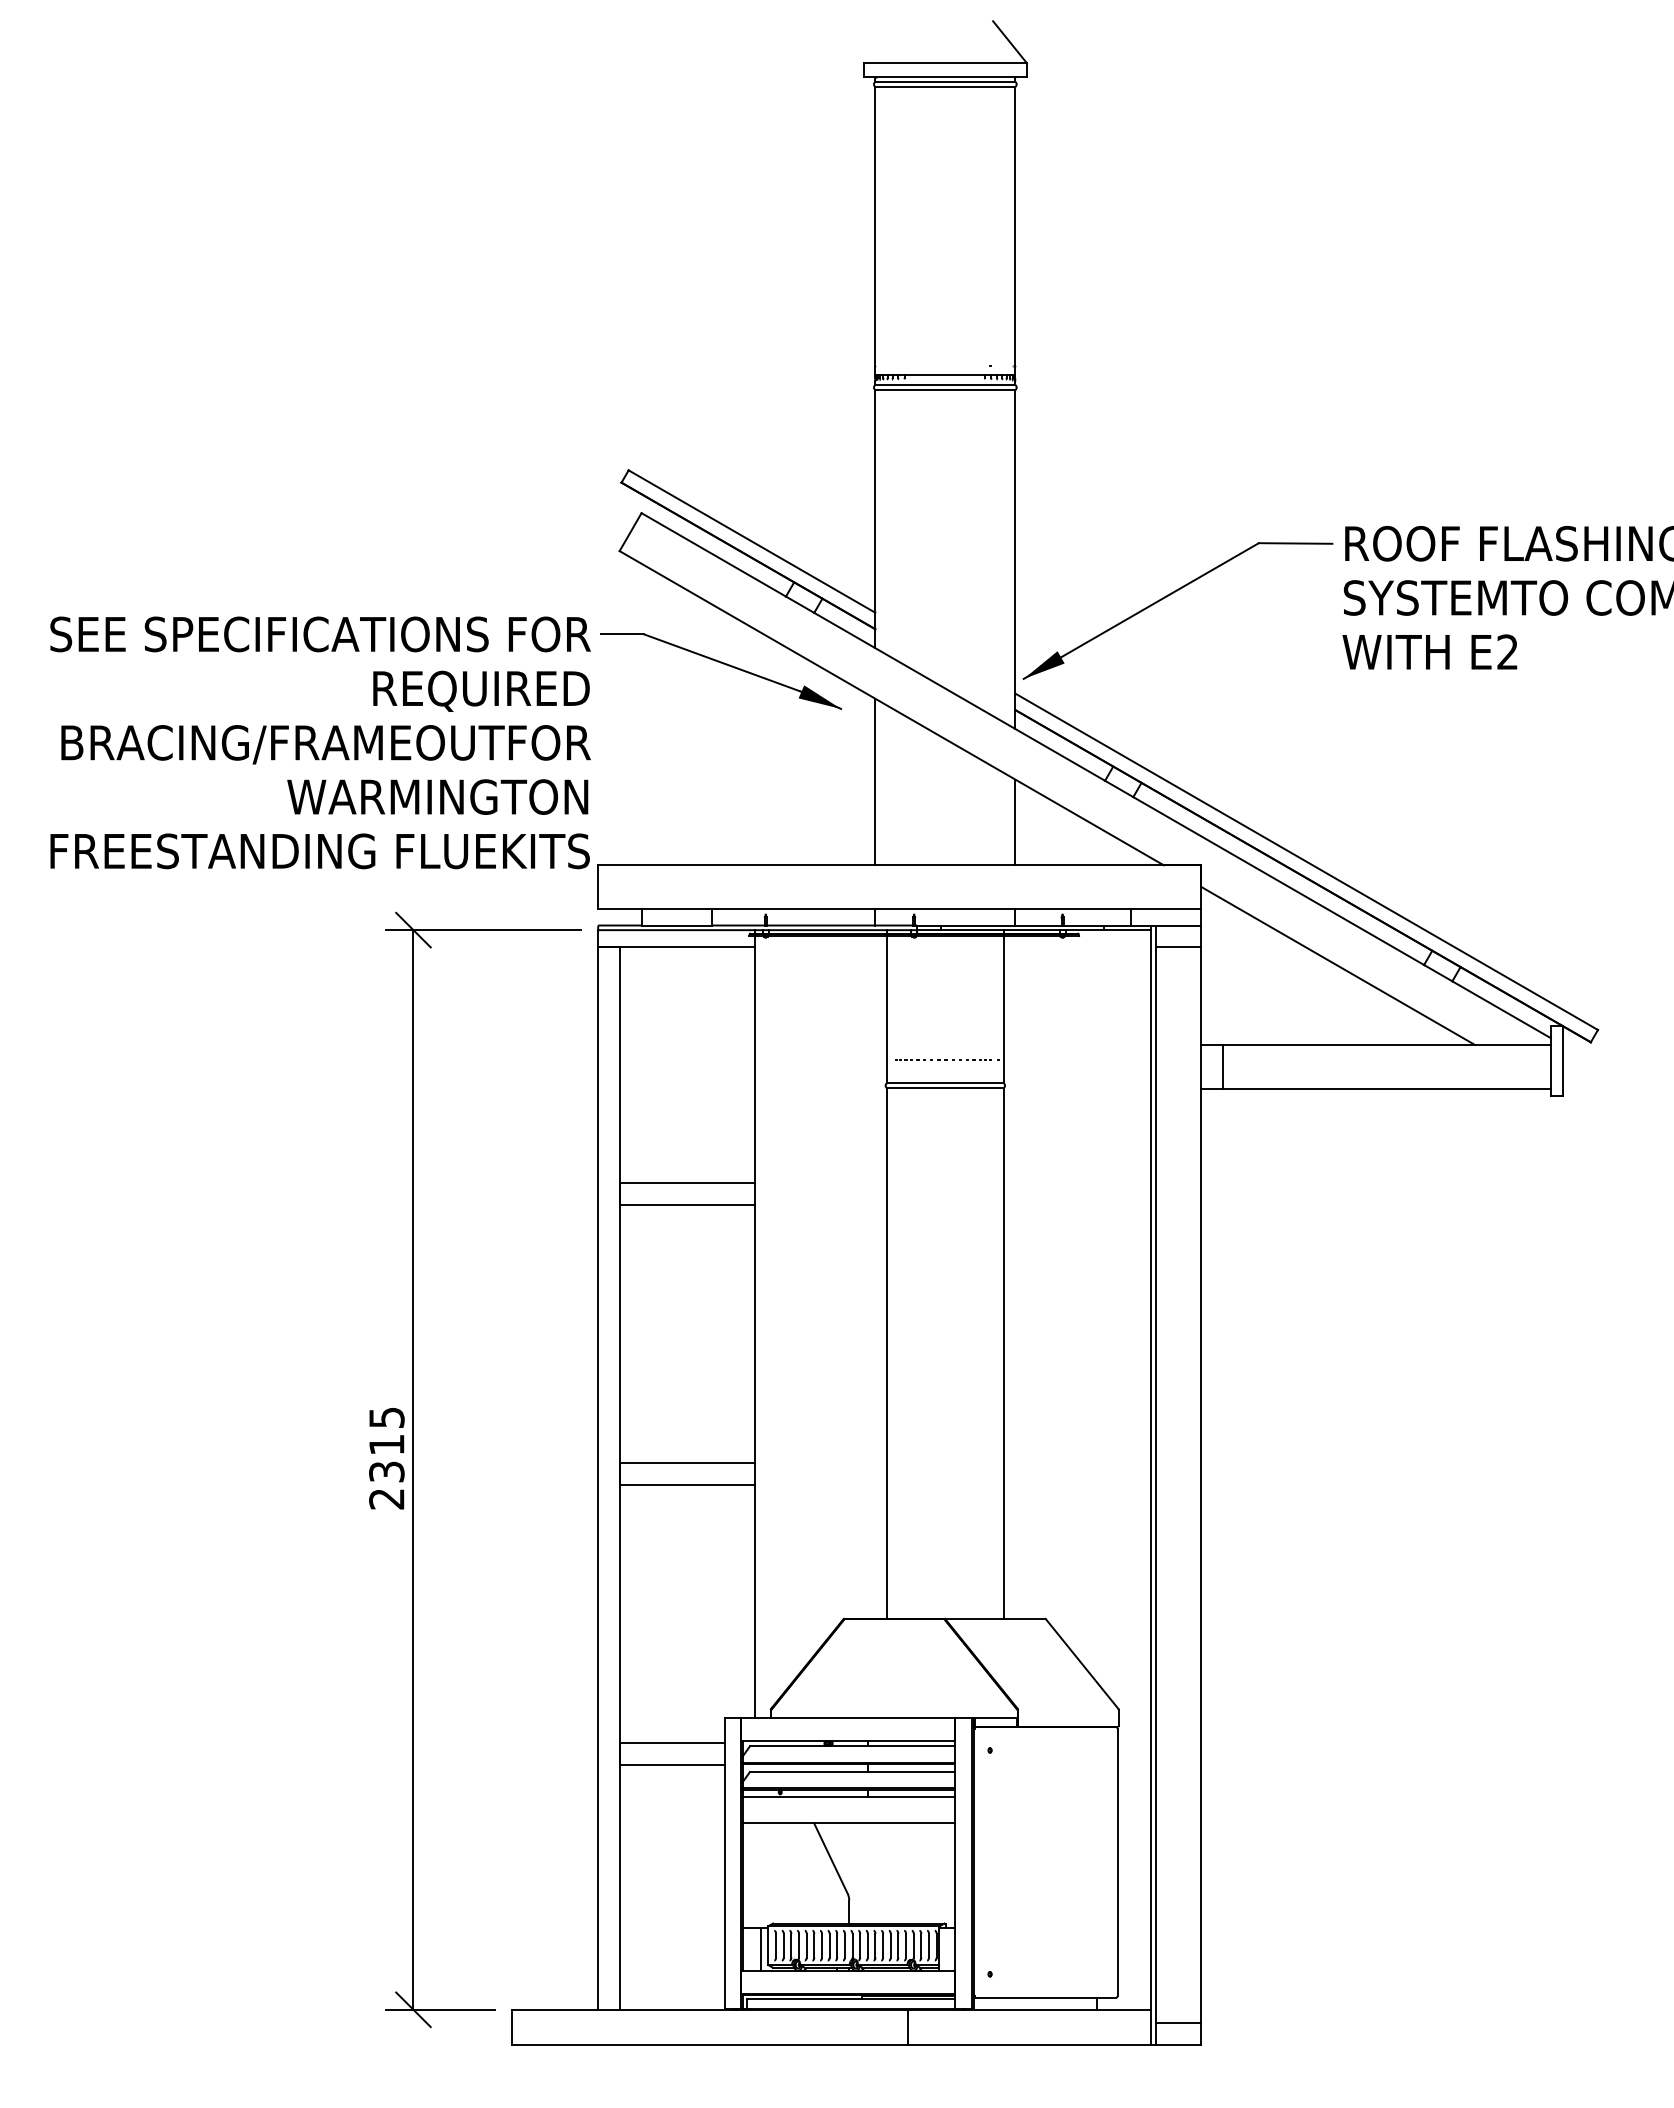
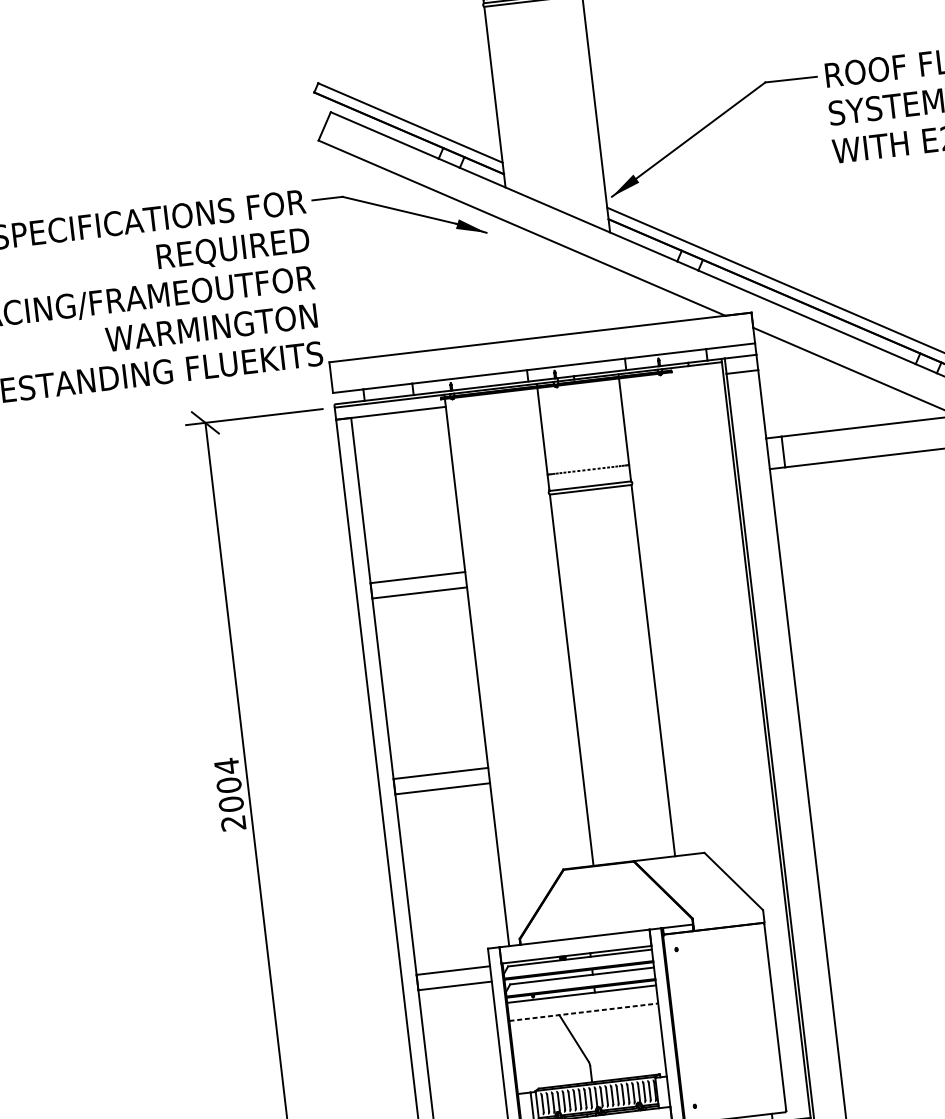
line: (875, 781) -> (516, 280), removed
line: (1015, 822) -> (617, 297), removed
text: (386, 1444) -> (228, 785), 2315 -> 2004
line: (849, 1823) -> (584, 1012), solid -> dashed

